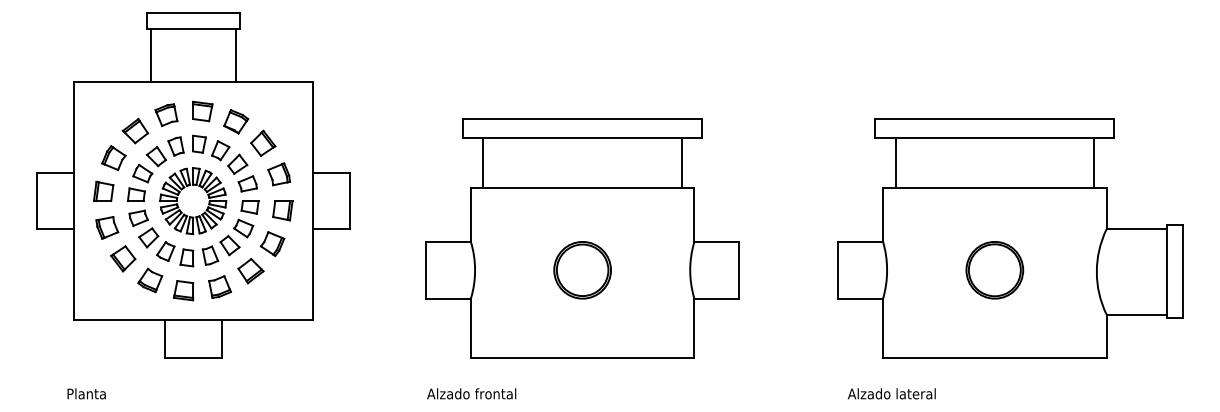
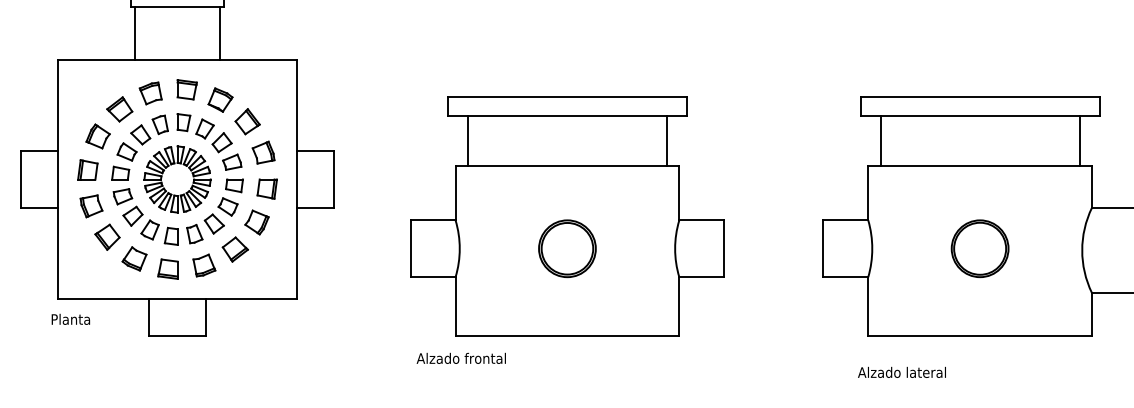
text: (86, 393) -> (70, 319), moved
text: (471, 393) -> (461, 358), moved
text: (891, 393) -> (901, 372), moved

